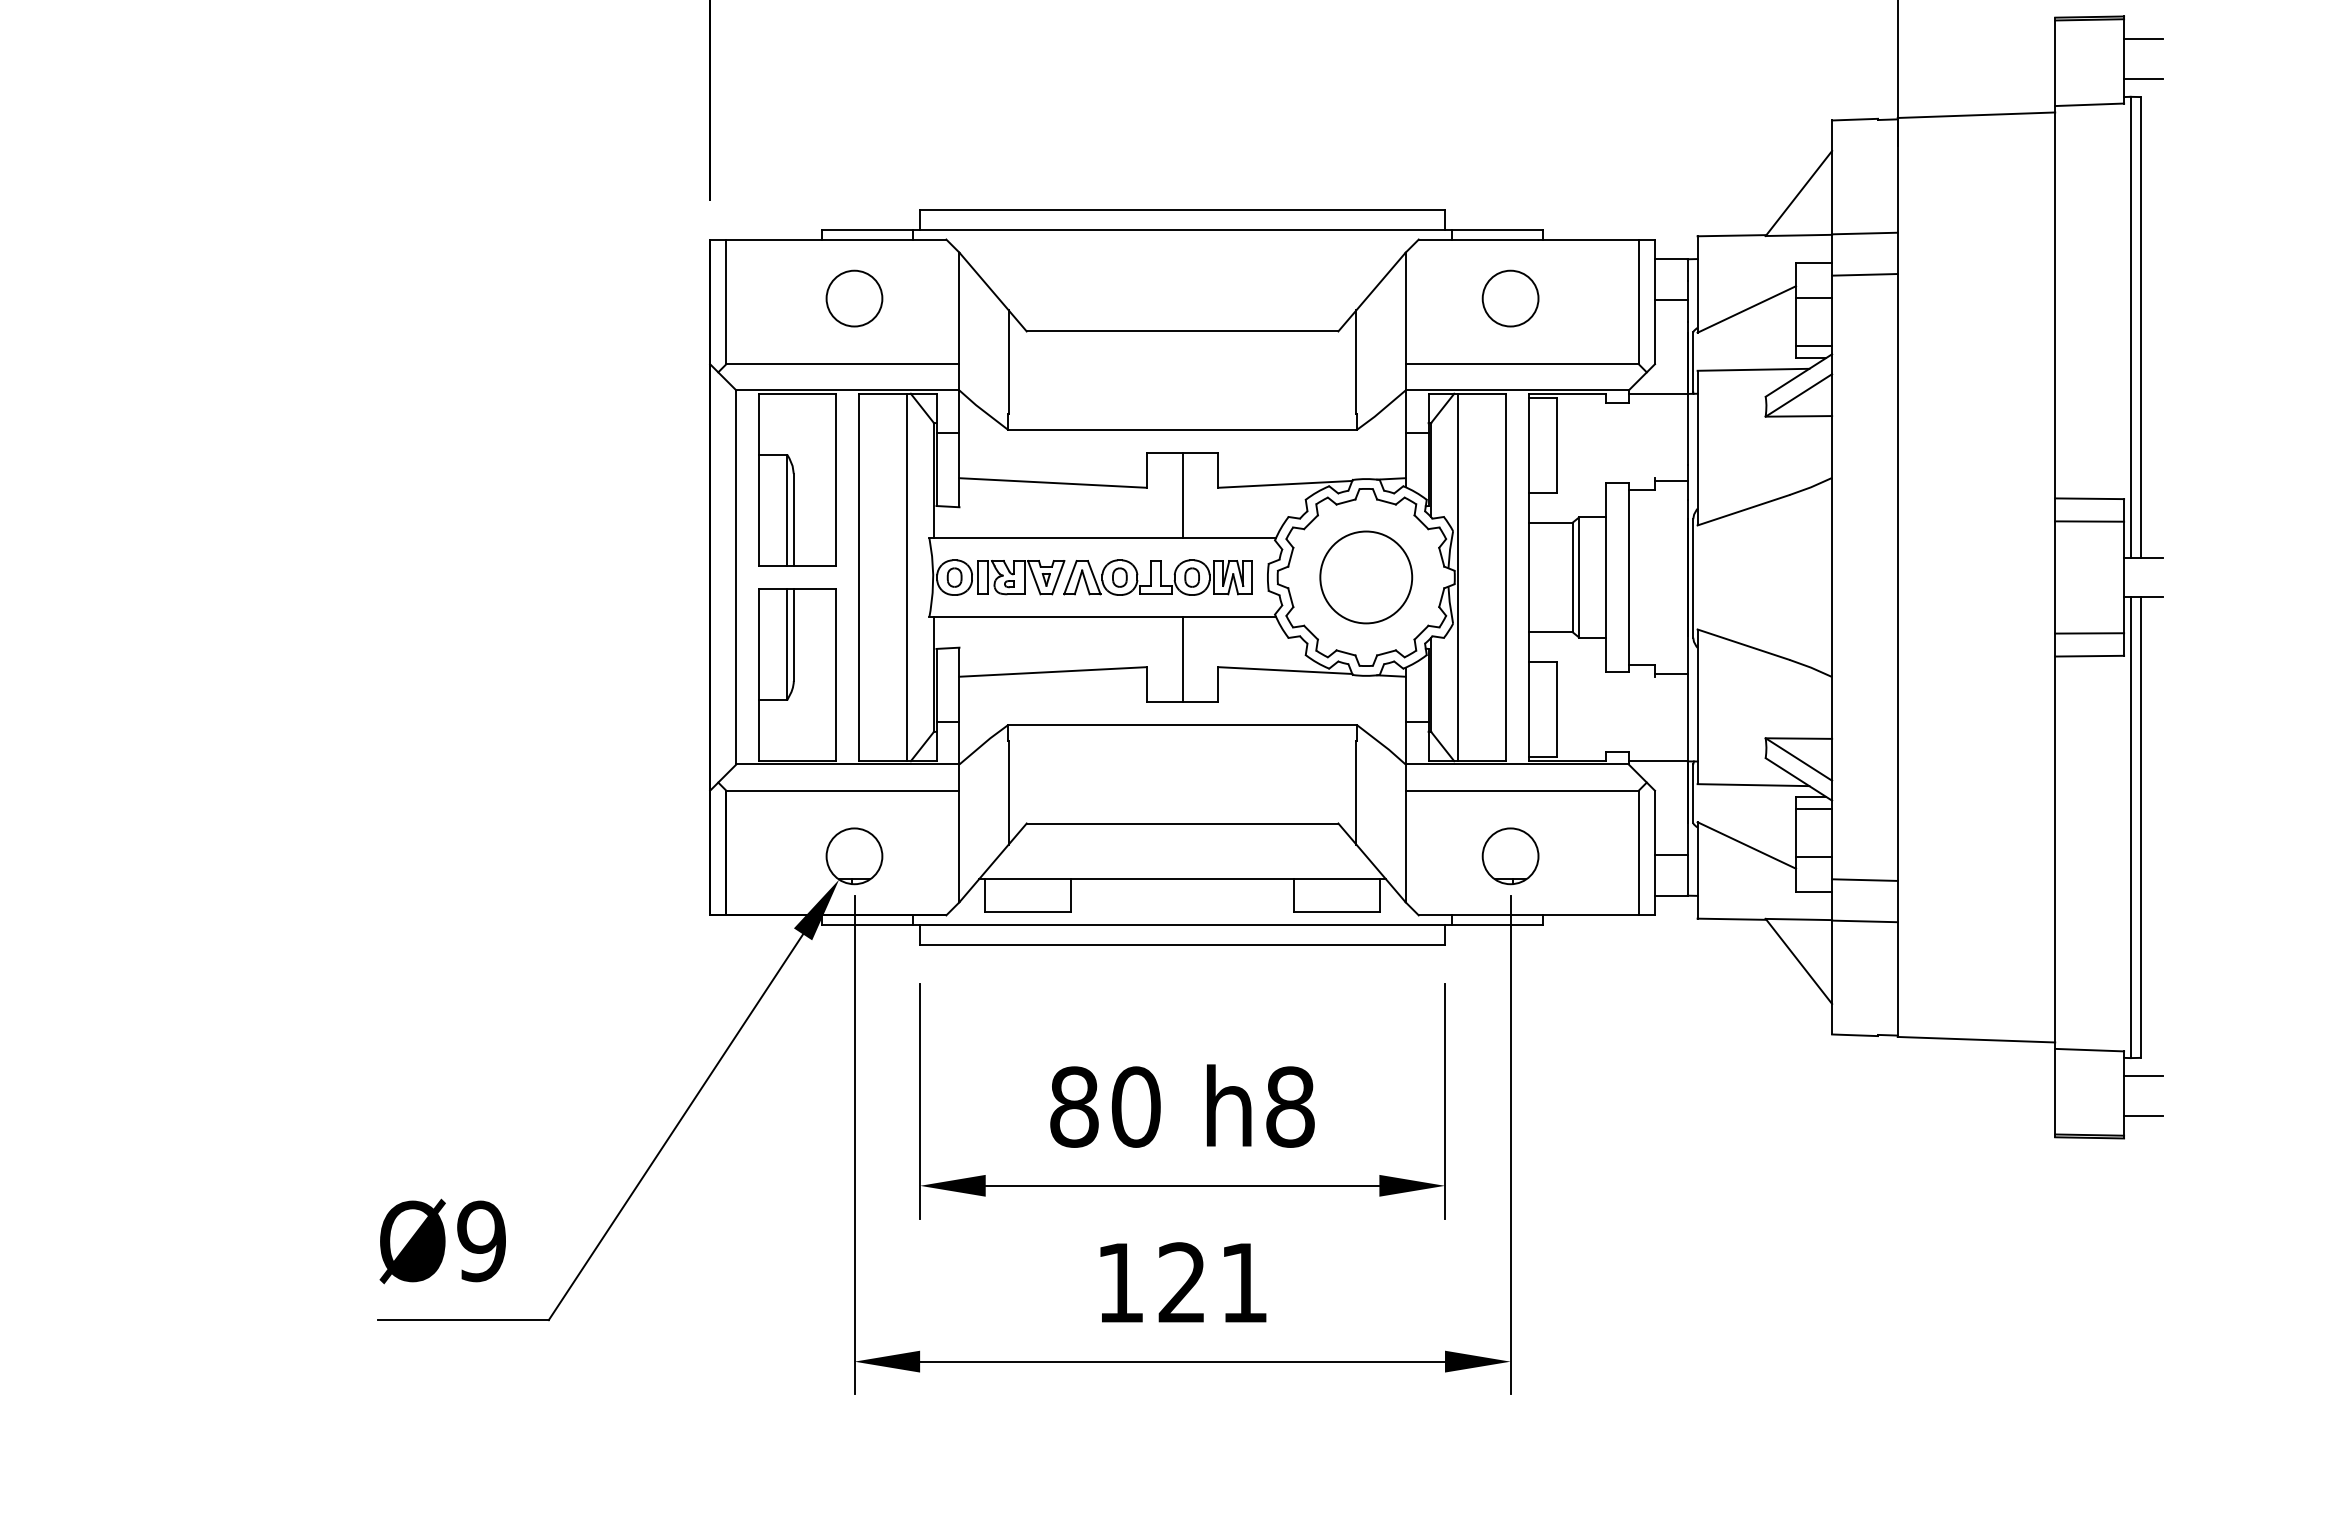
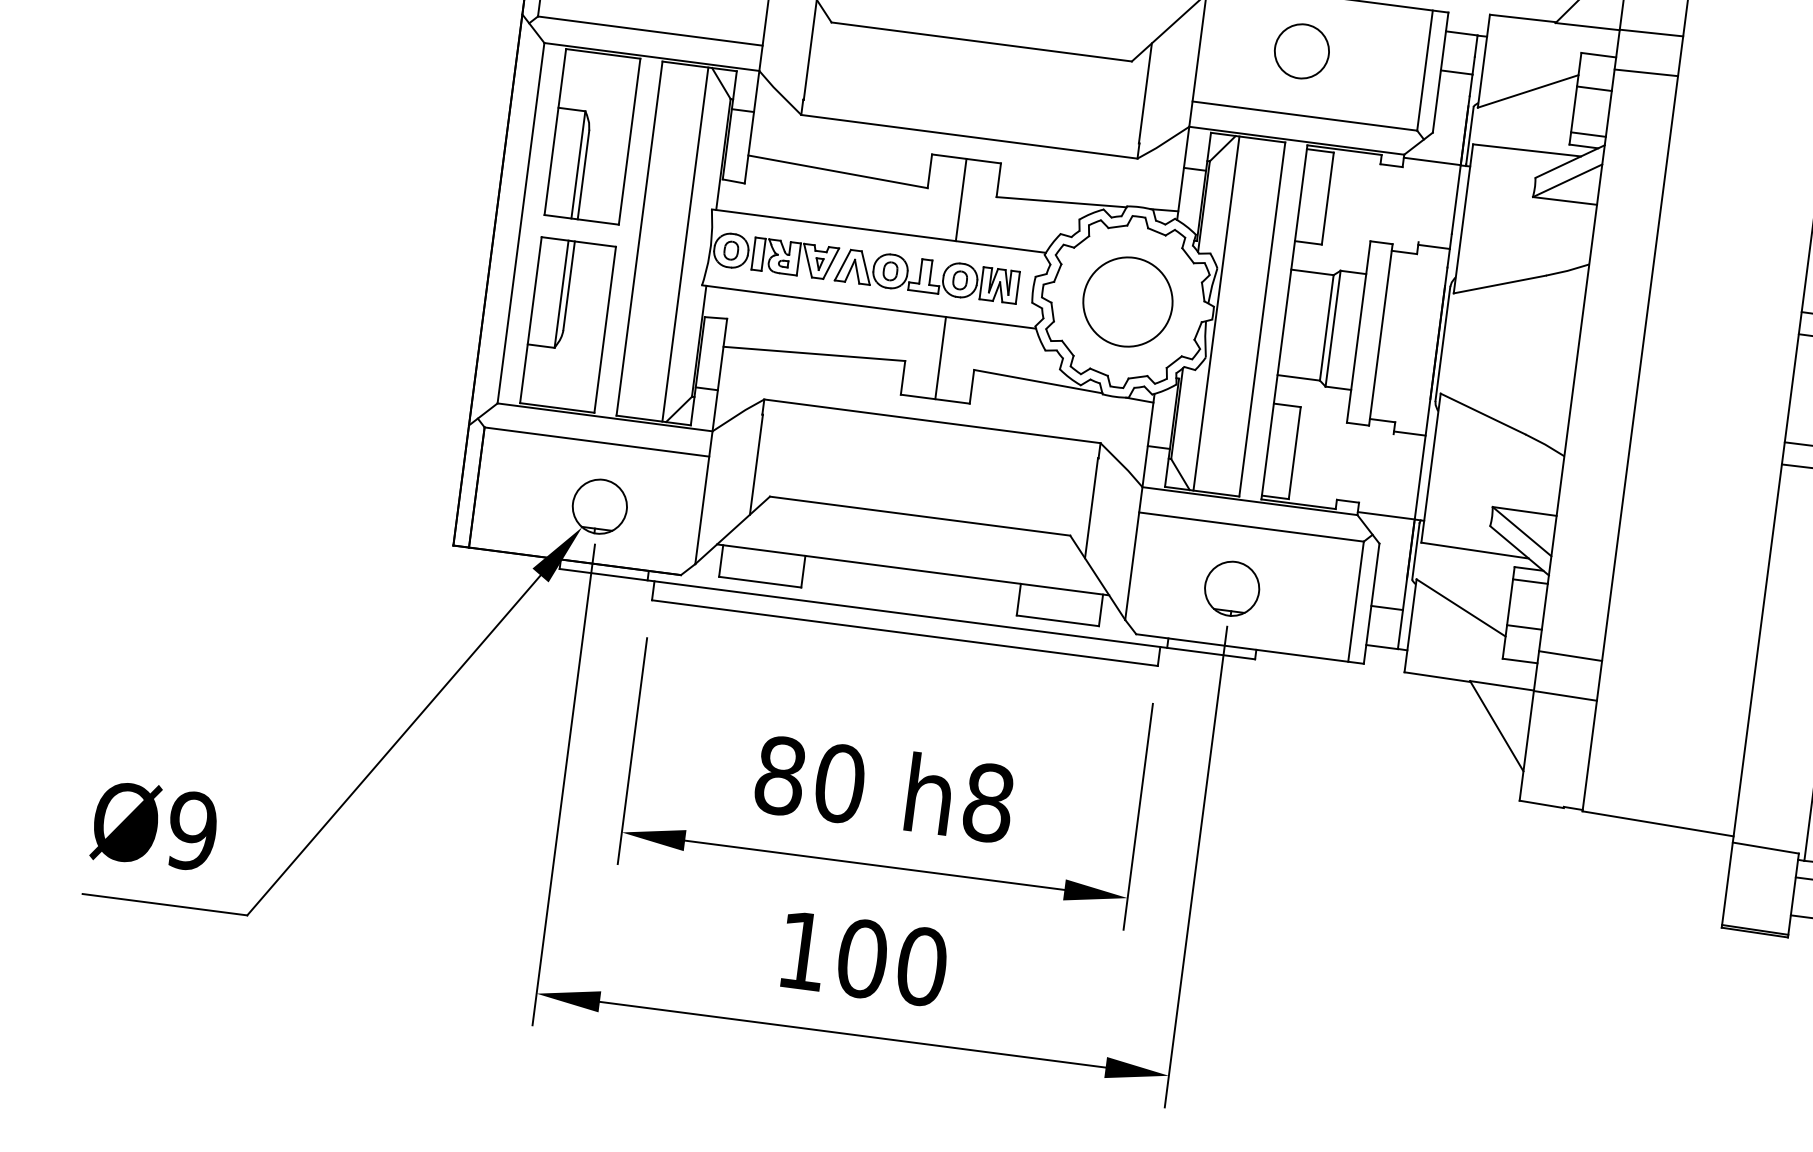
text: (1213, 1282) -> (892, 962), 121 -> 100

